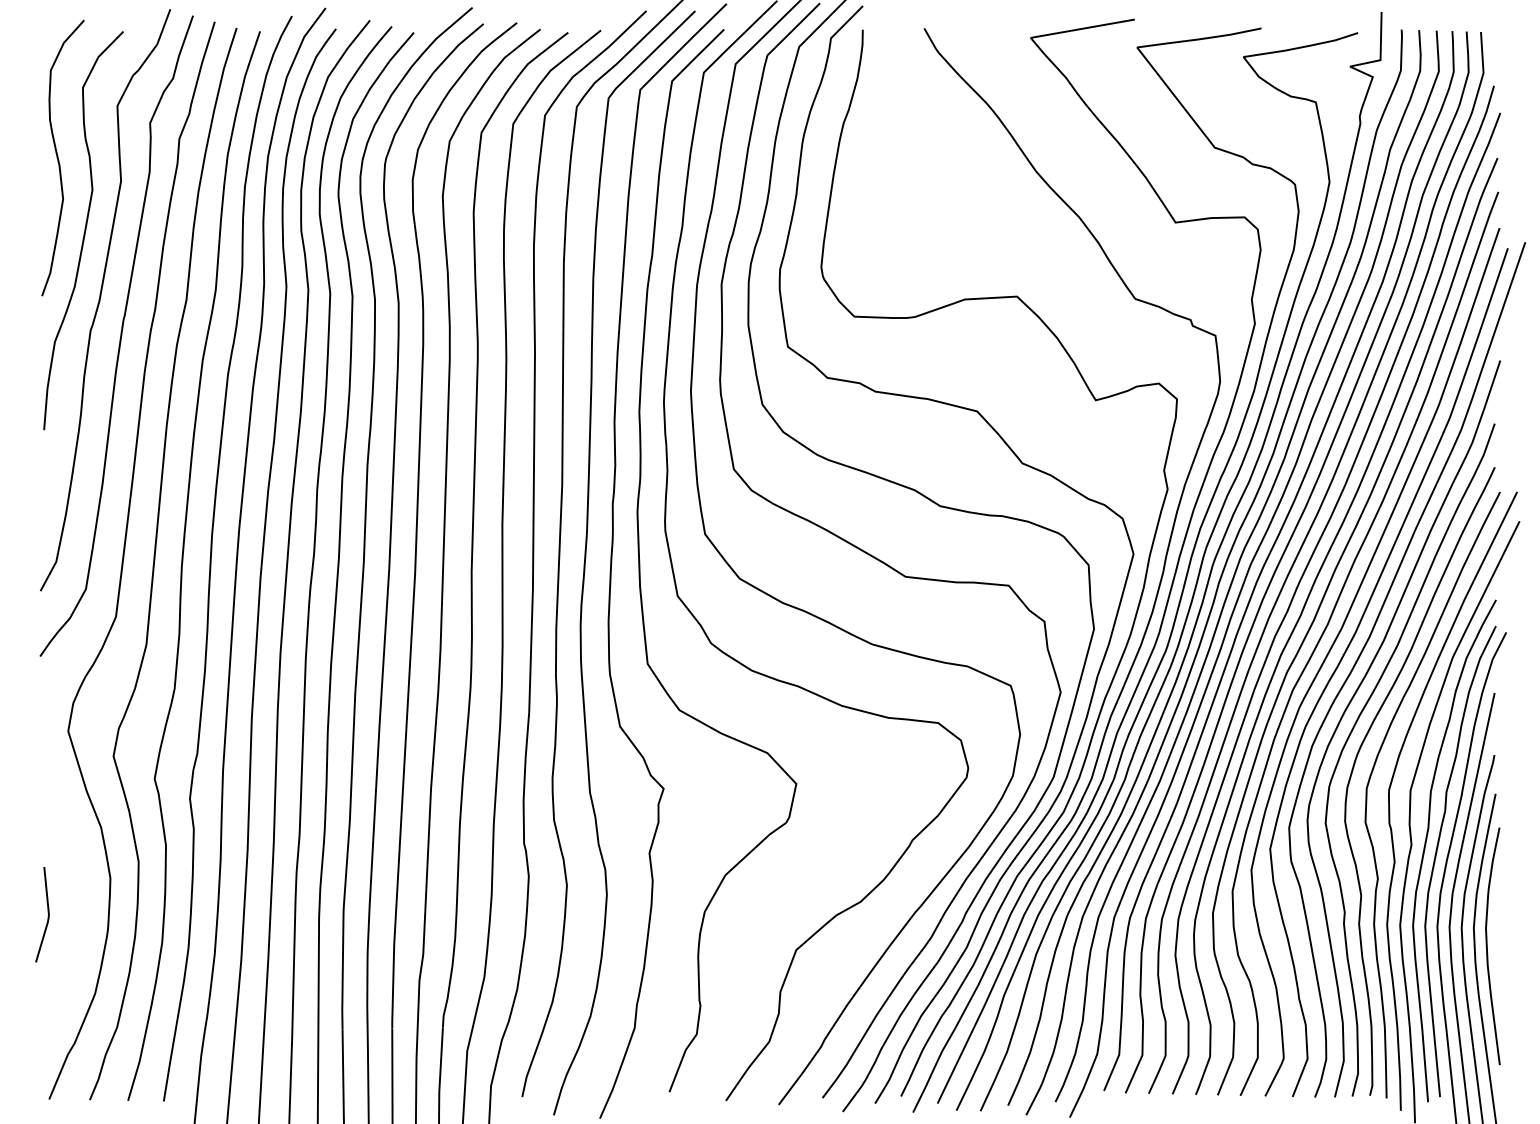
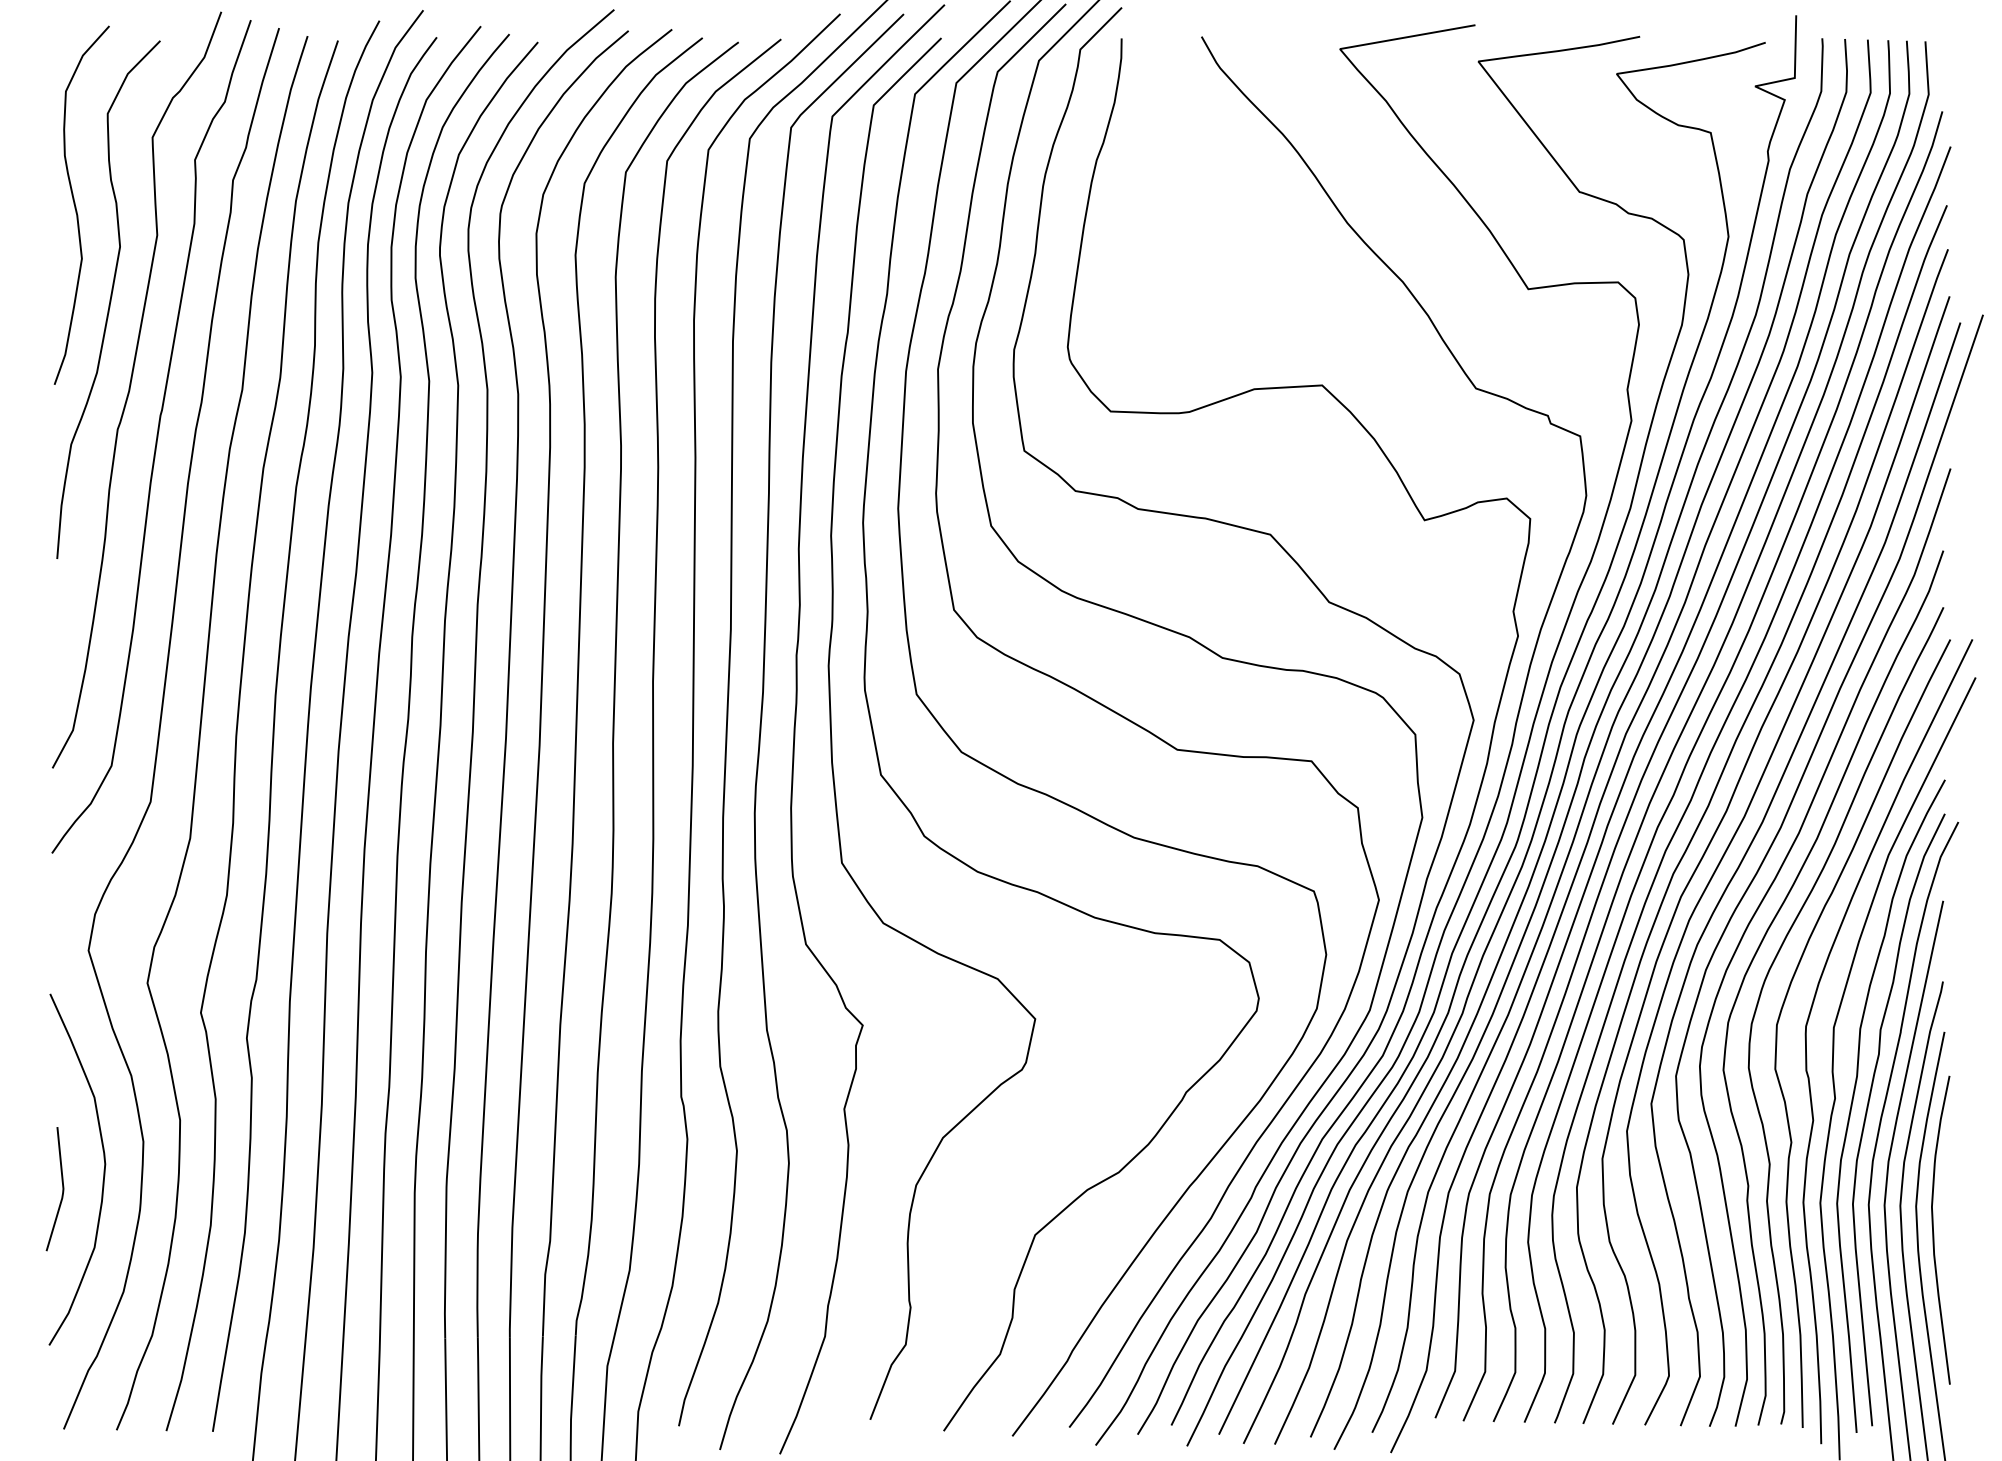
curve: (79, 899) -> (103, 1169), added

